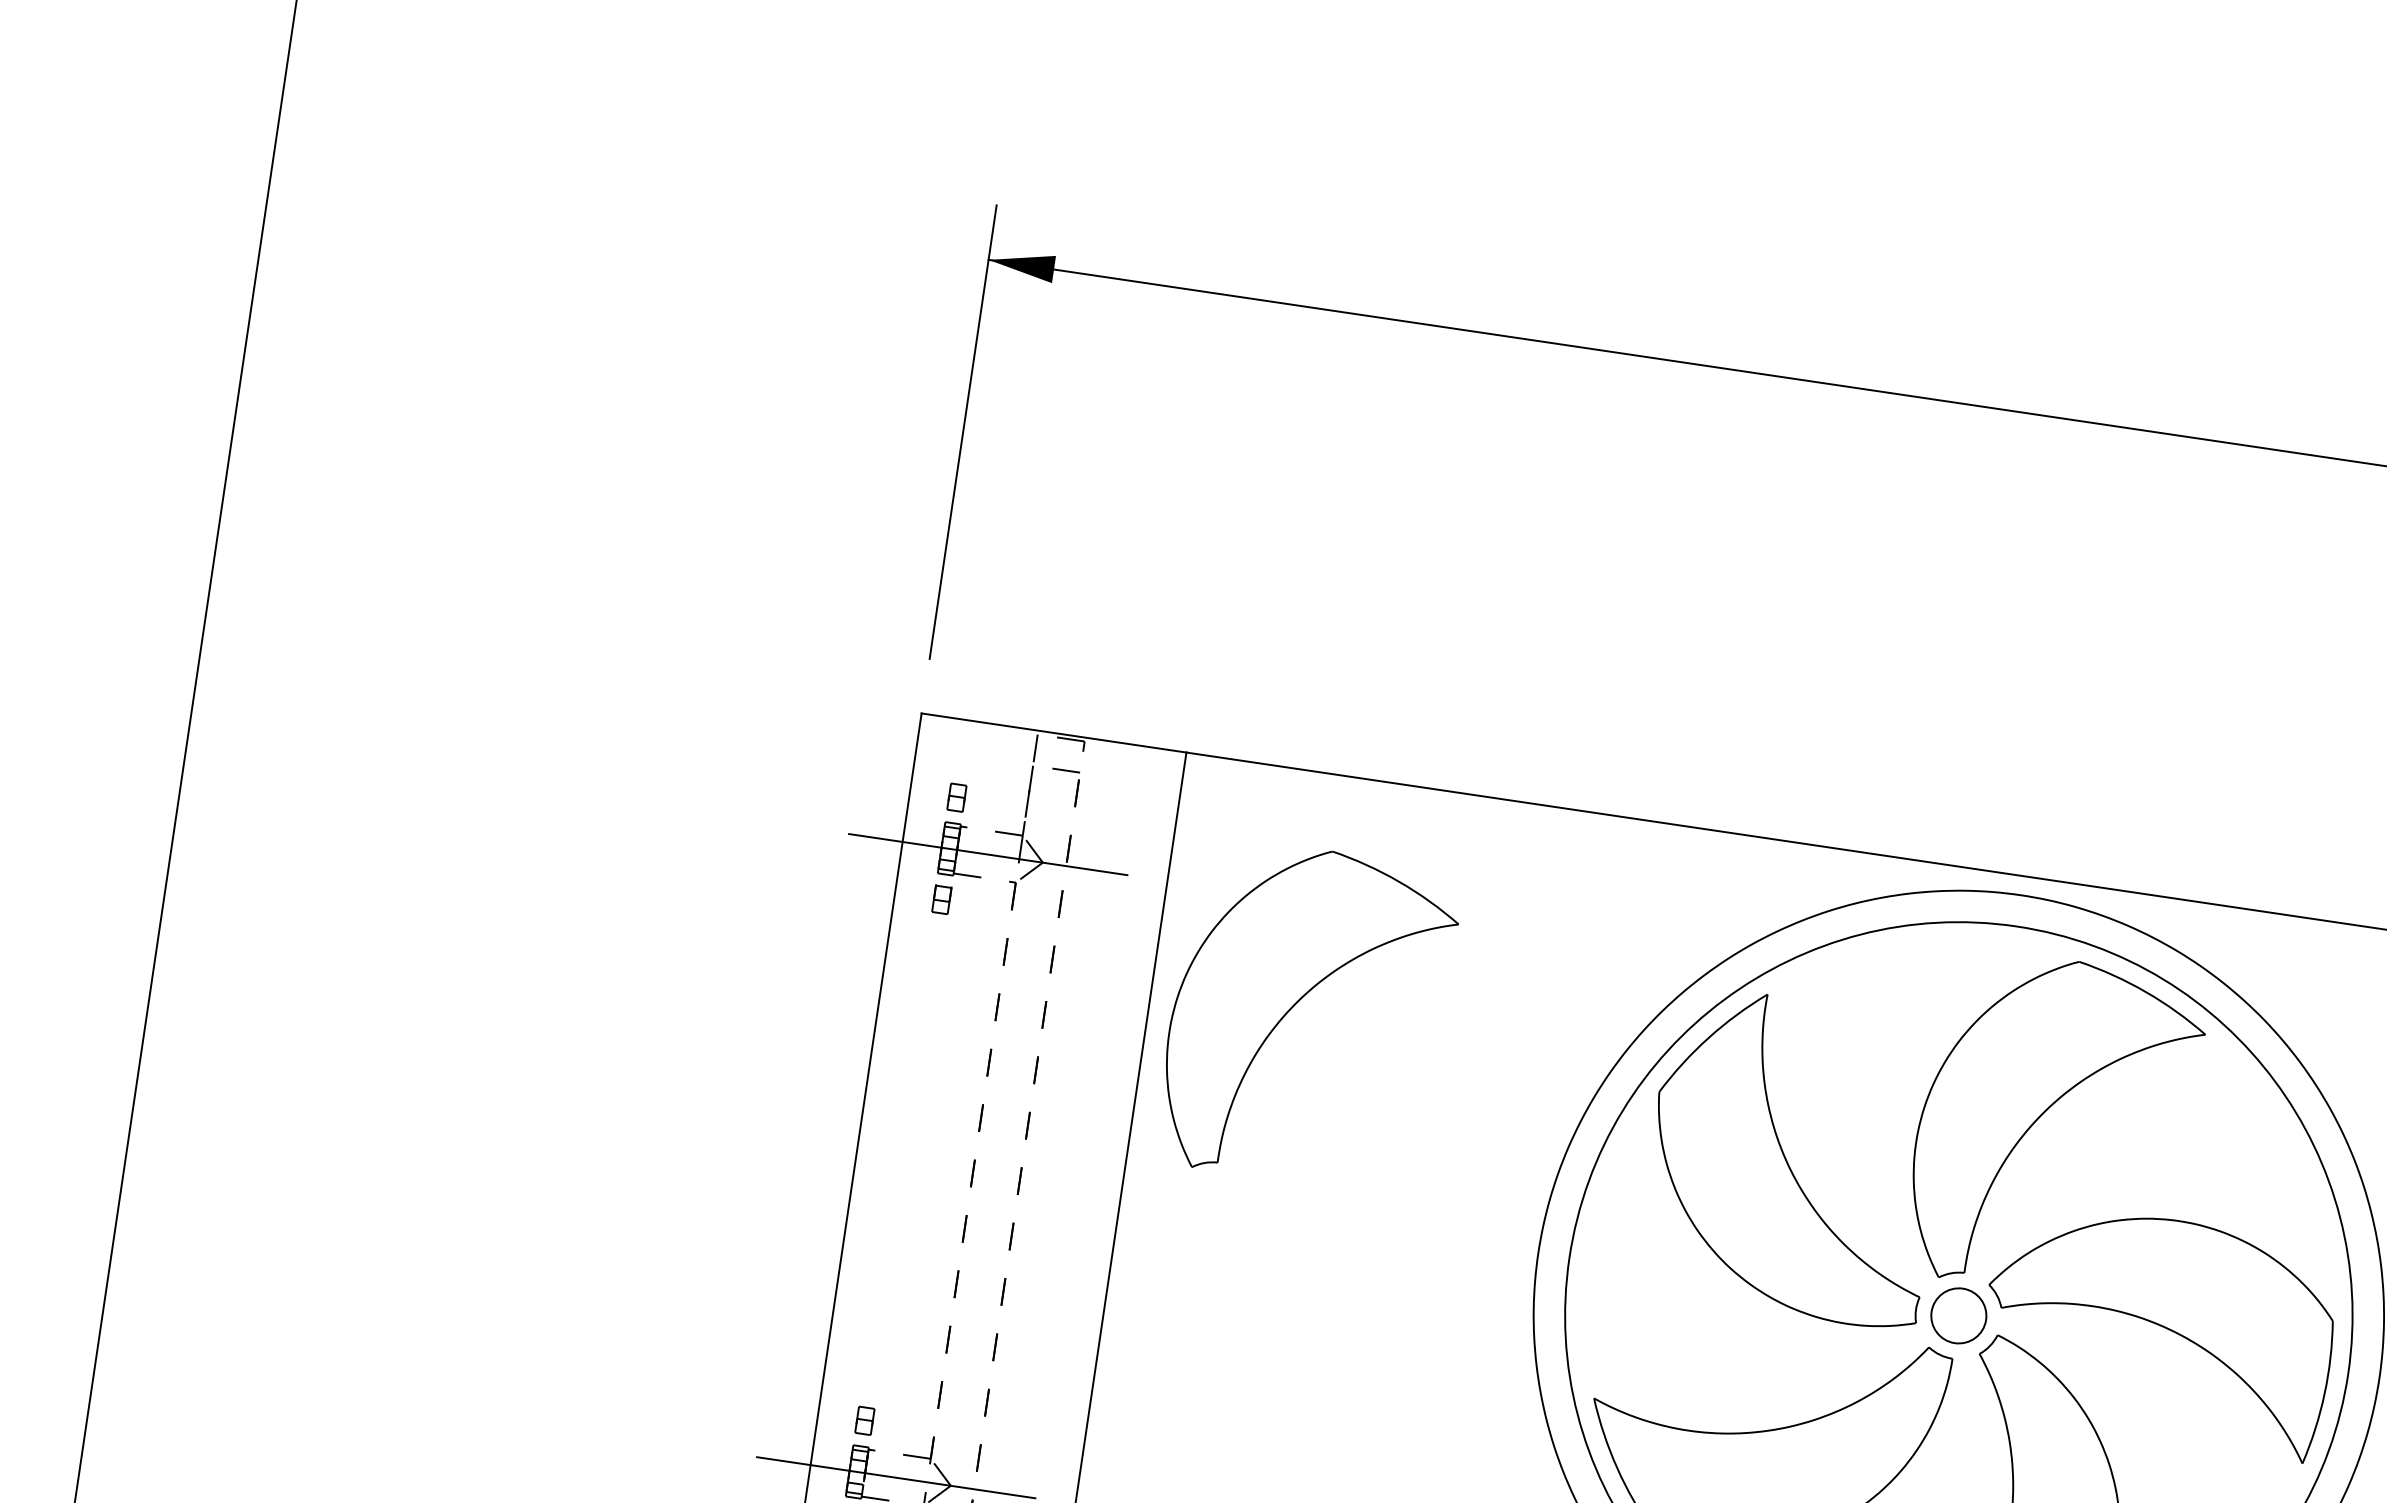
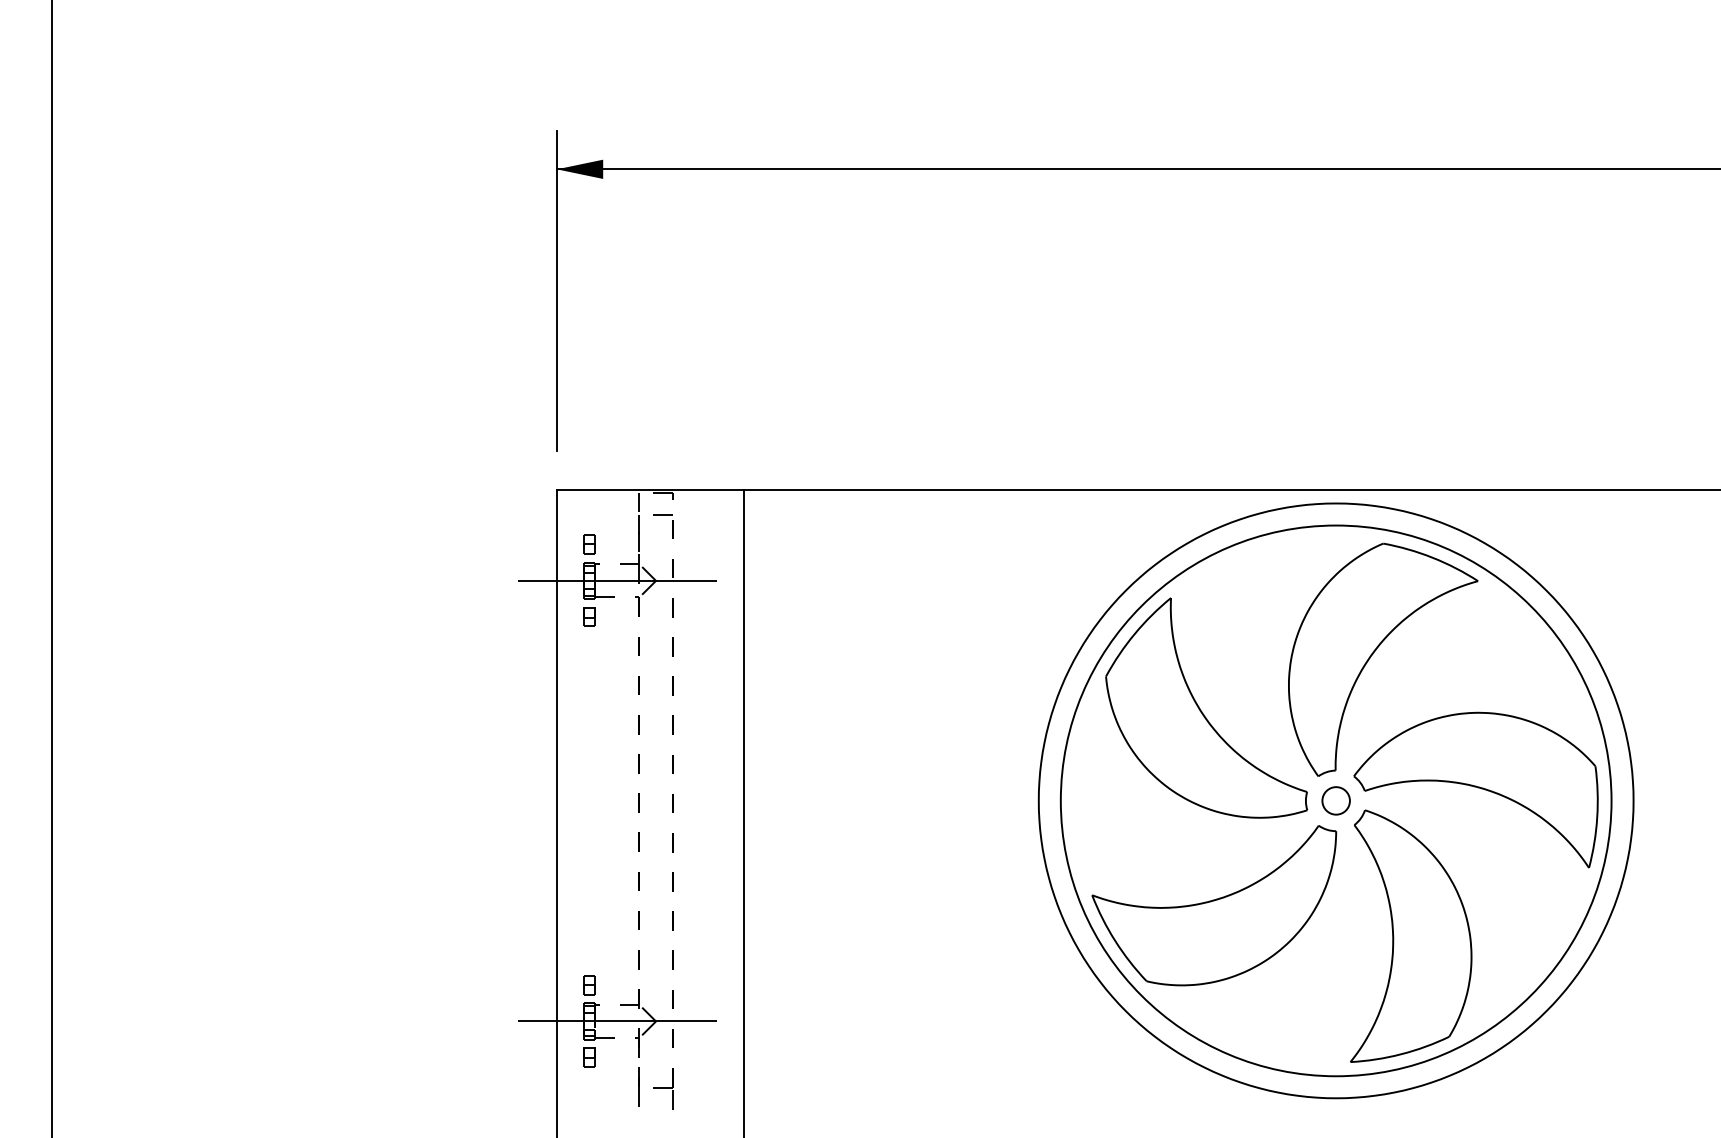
part: (1295, 1006) -> (845, 654), removed
circle: (1957, 1315) -> (1335, 800), size x0.71

